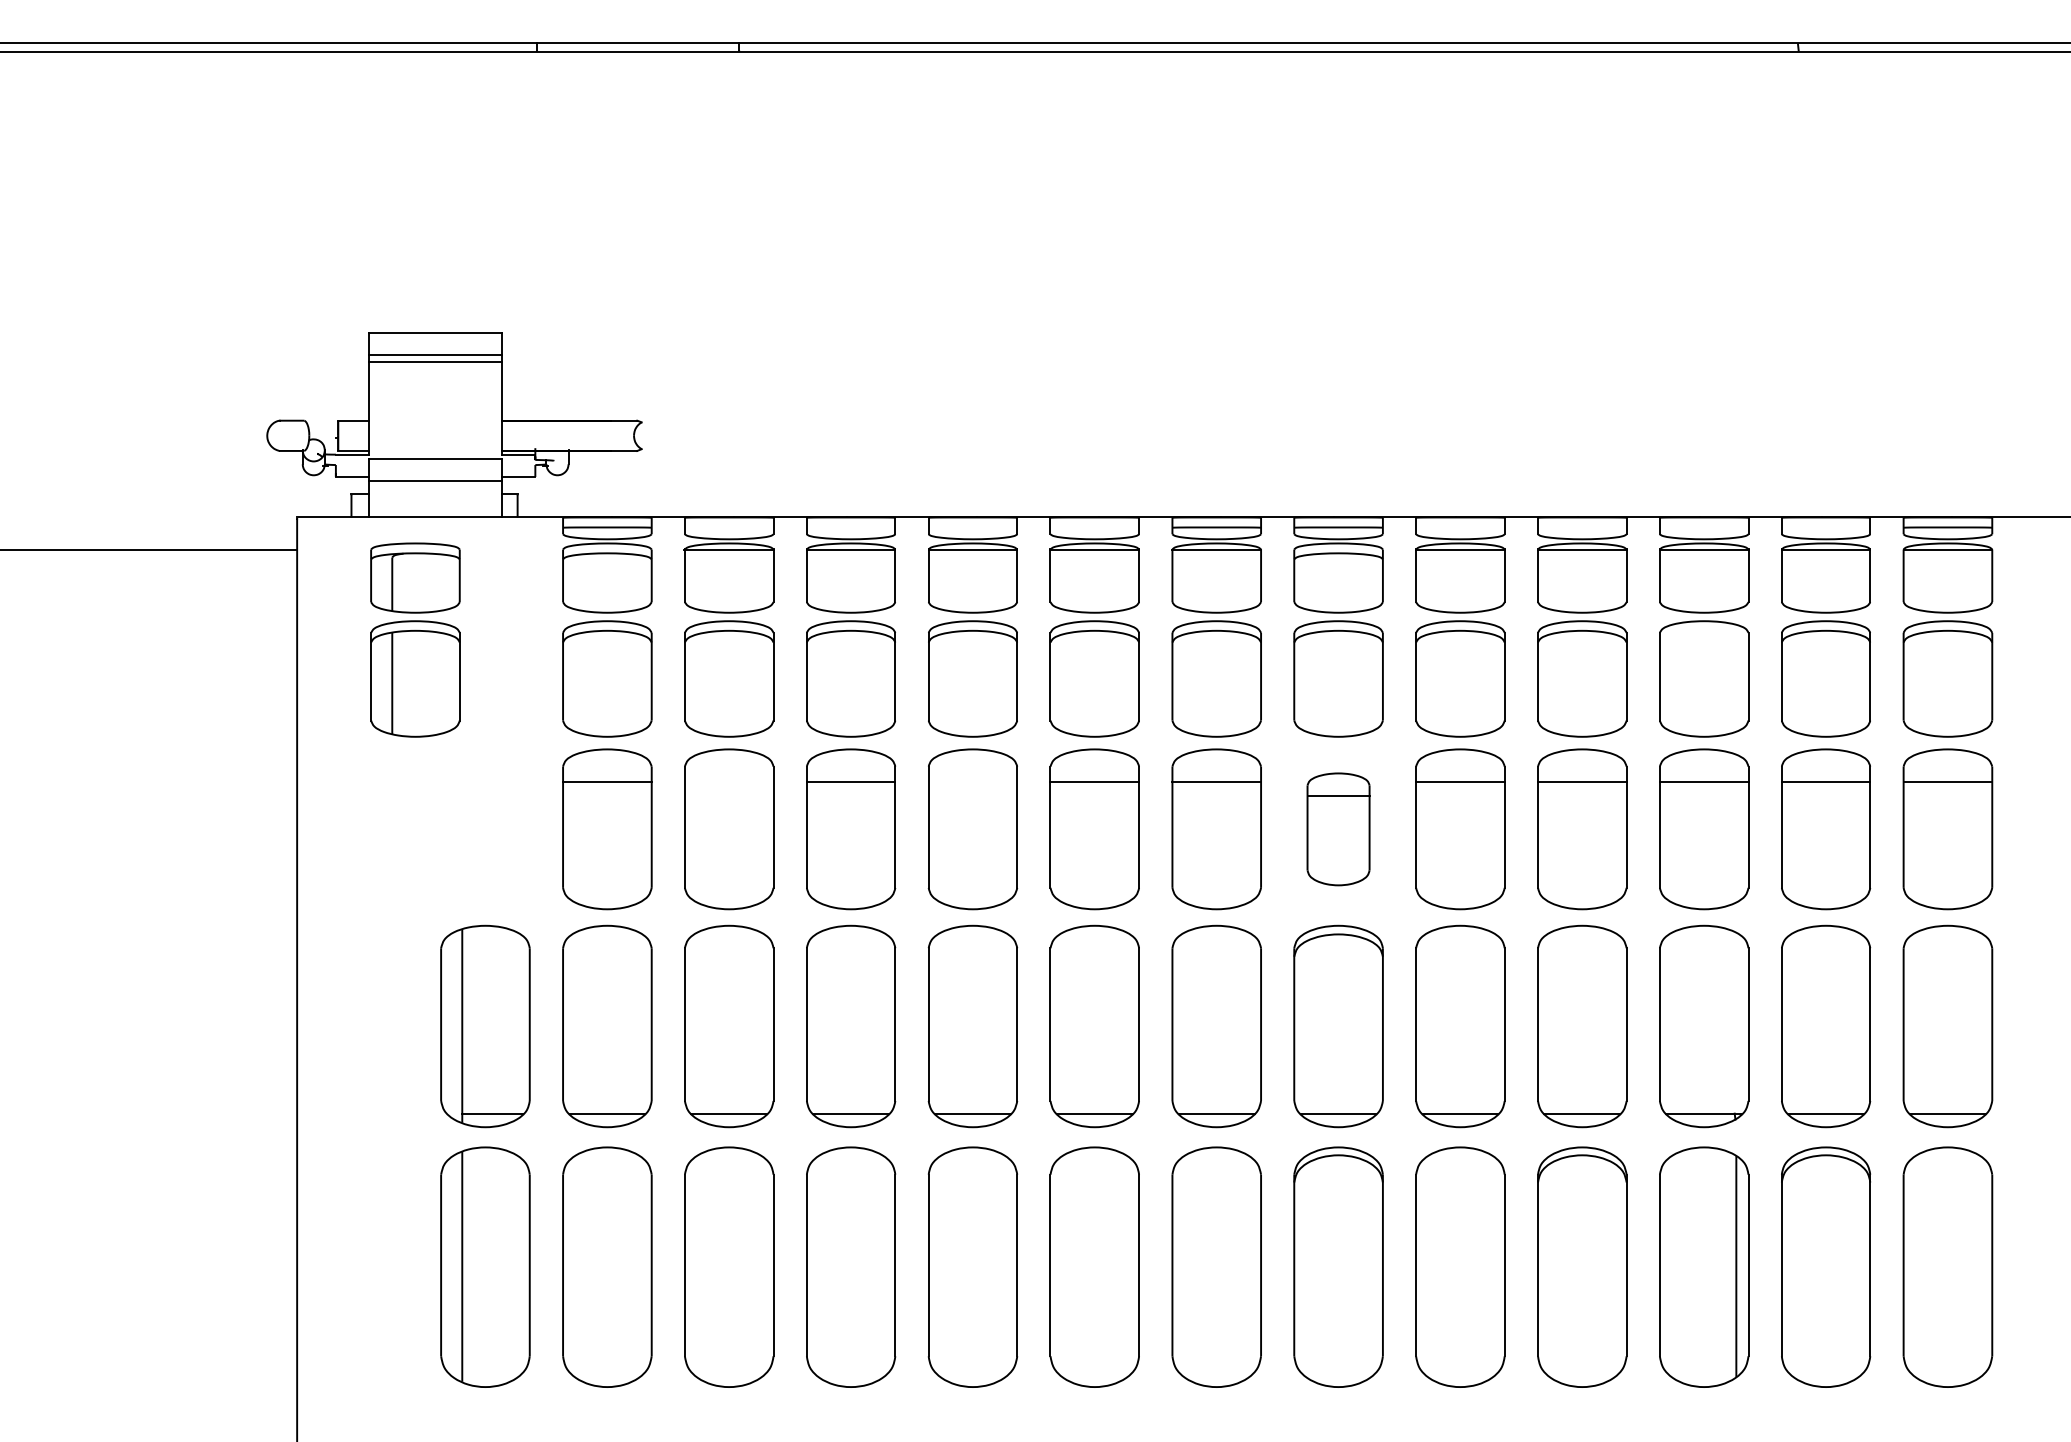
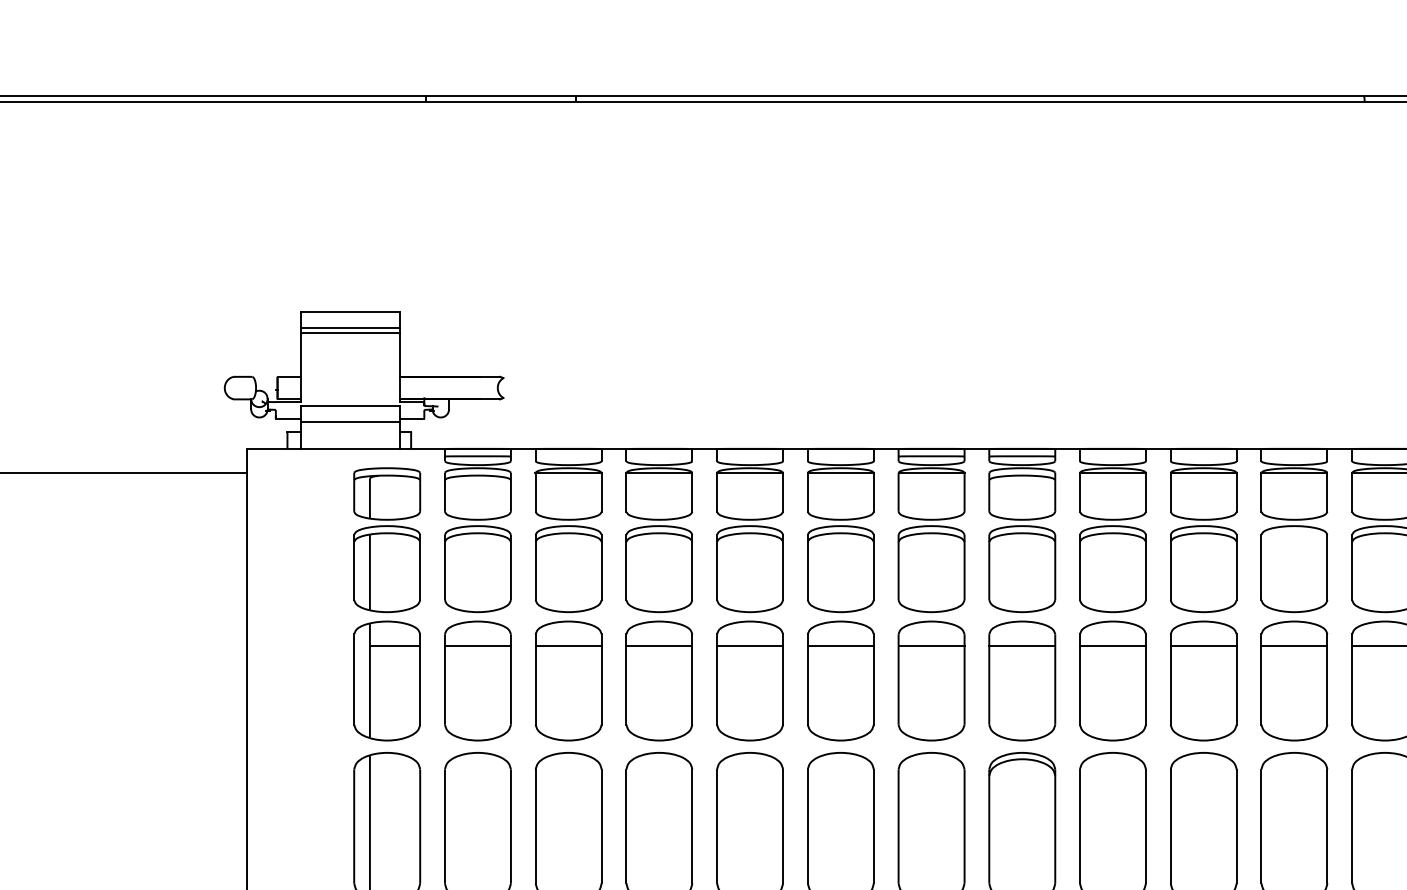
part: (415, 639) -> (387, 539), moved
line: (728, 781) -> (568, 645), added
line: (972, 781) -> (749, 645), added
part: (485, 829) -> (387, 681), added
part: (1338, 829) -> (1022, 681), size x1.43

